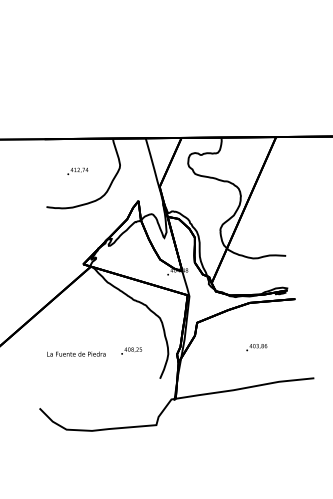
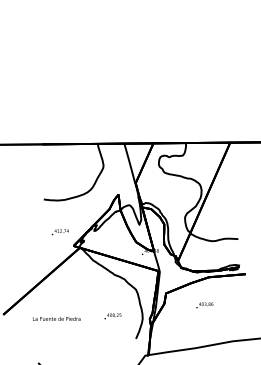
text: (77, 170) -> (60, 231), moved
text: (256, 347) -> (204, 305), moved
text: (76, 353) -> (56, 318), moved

